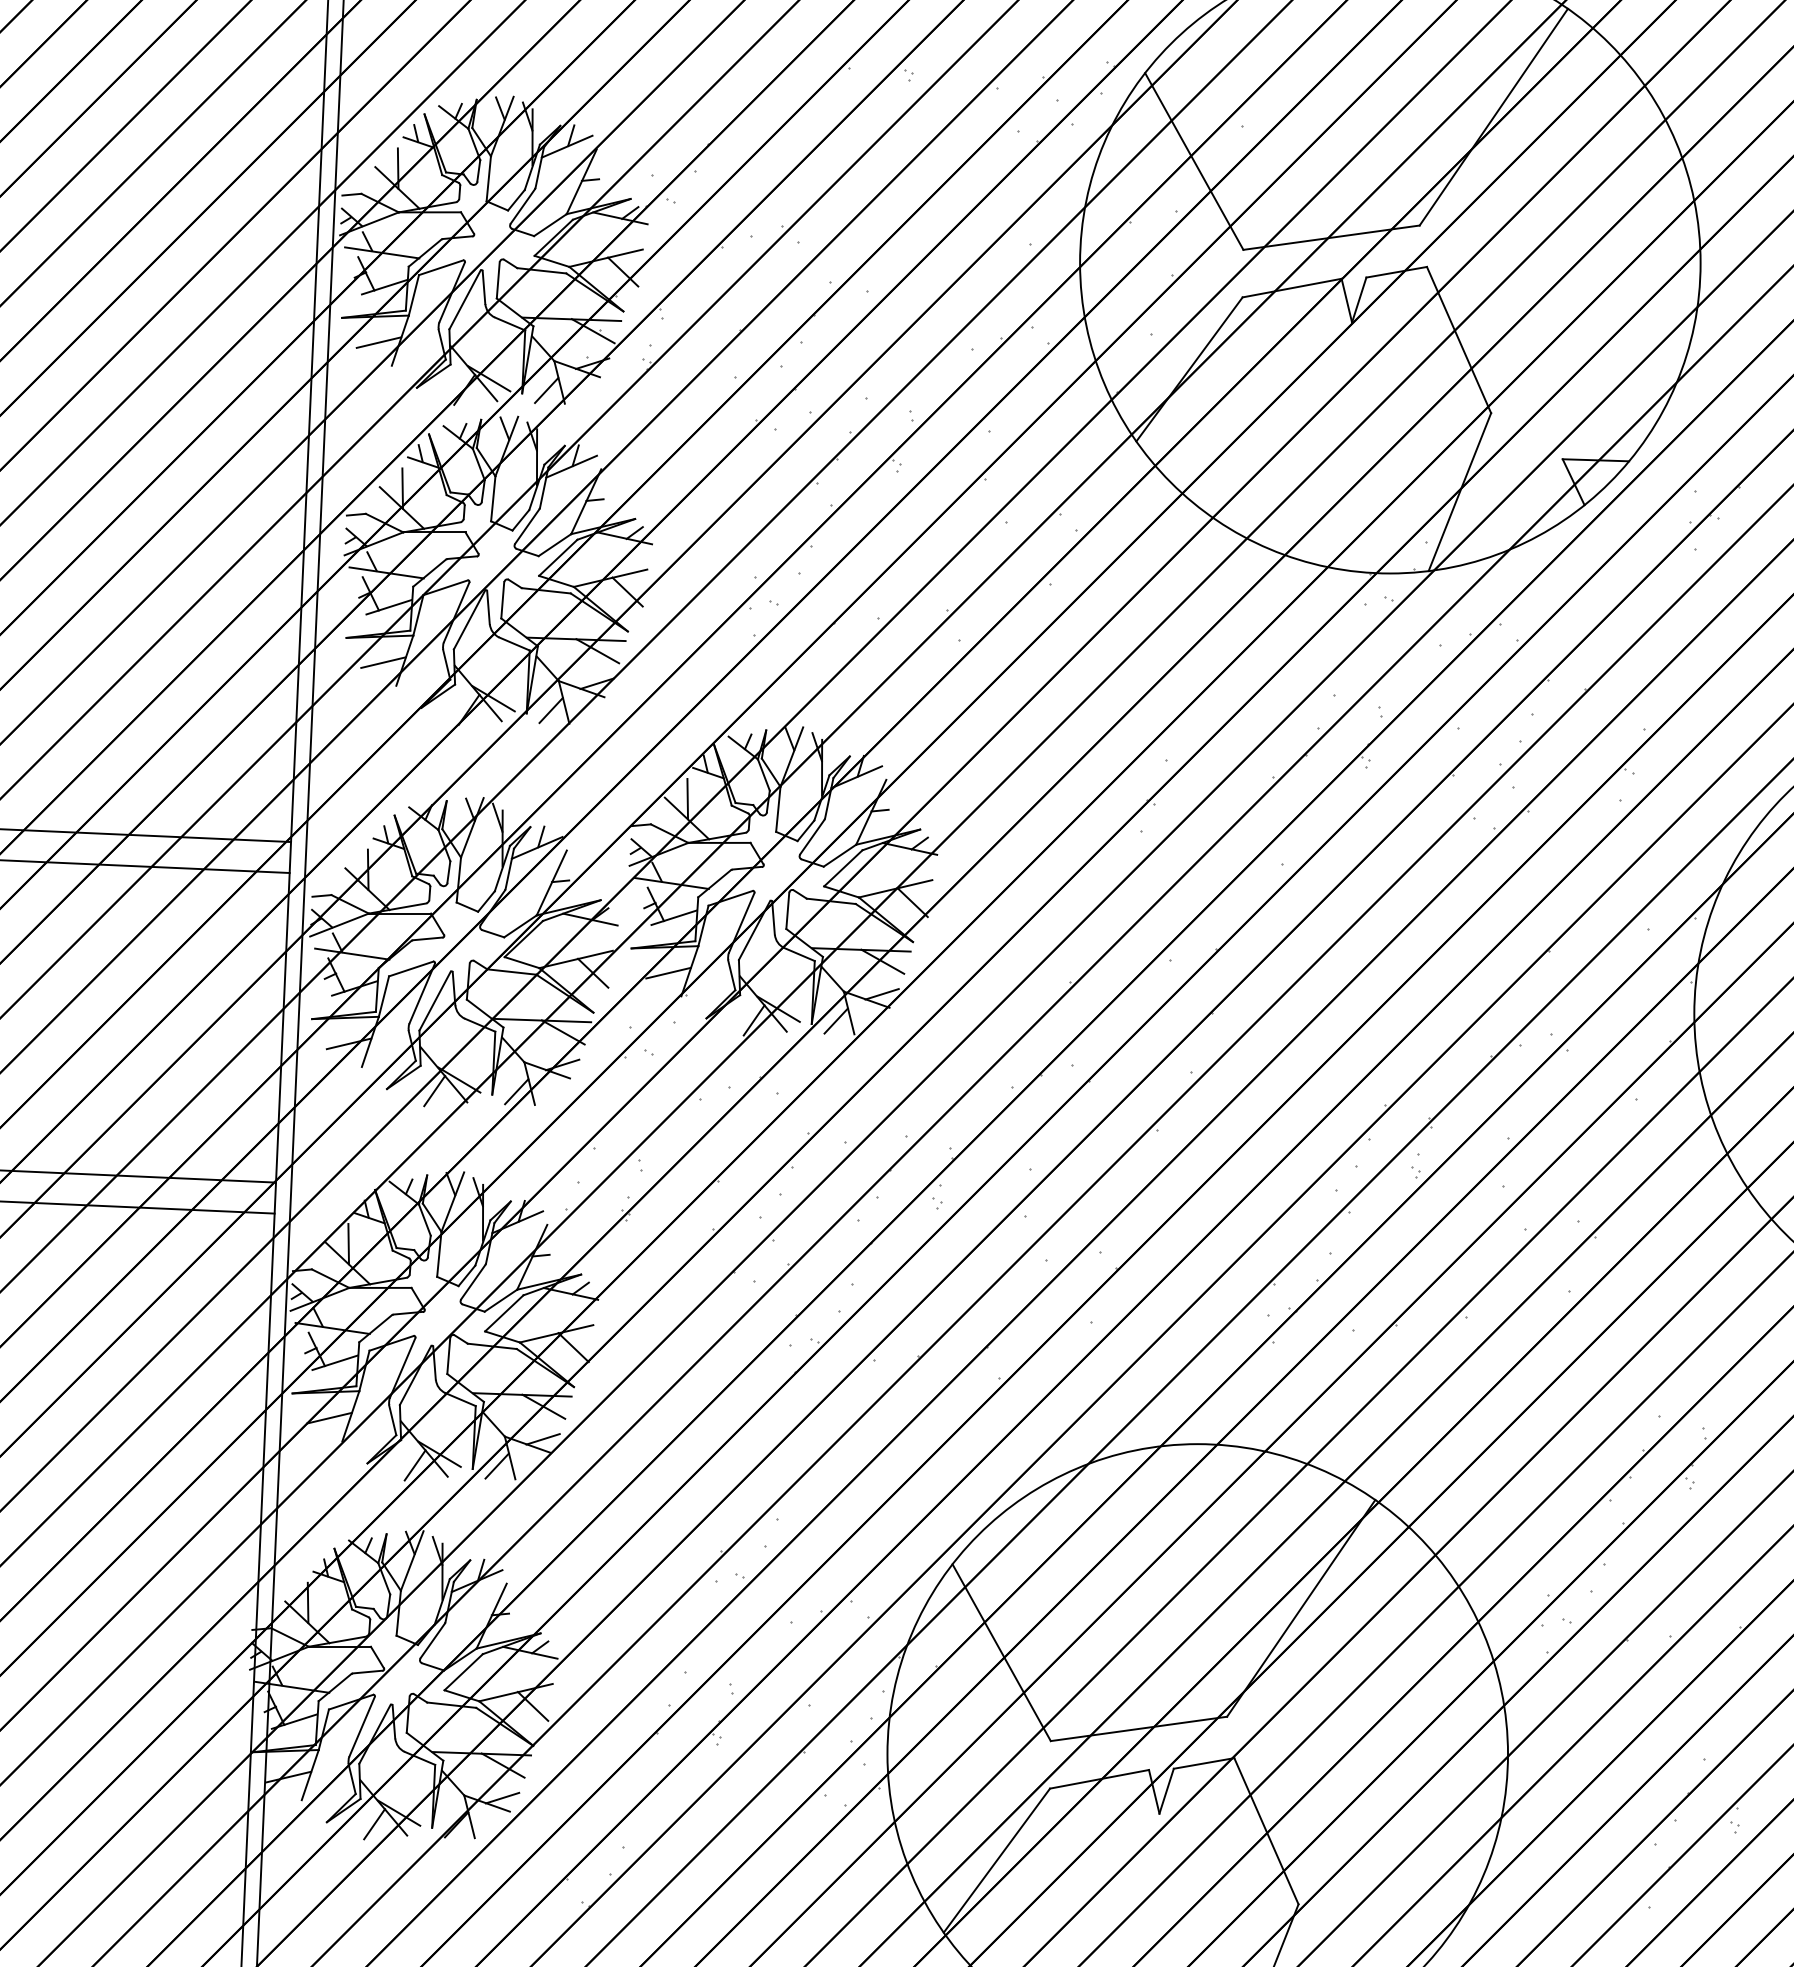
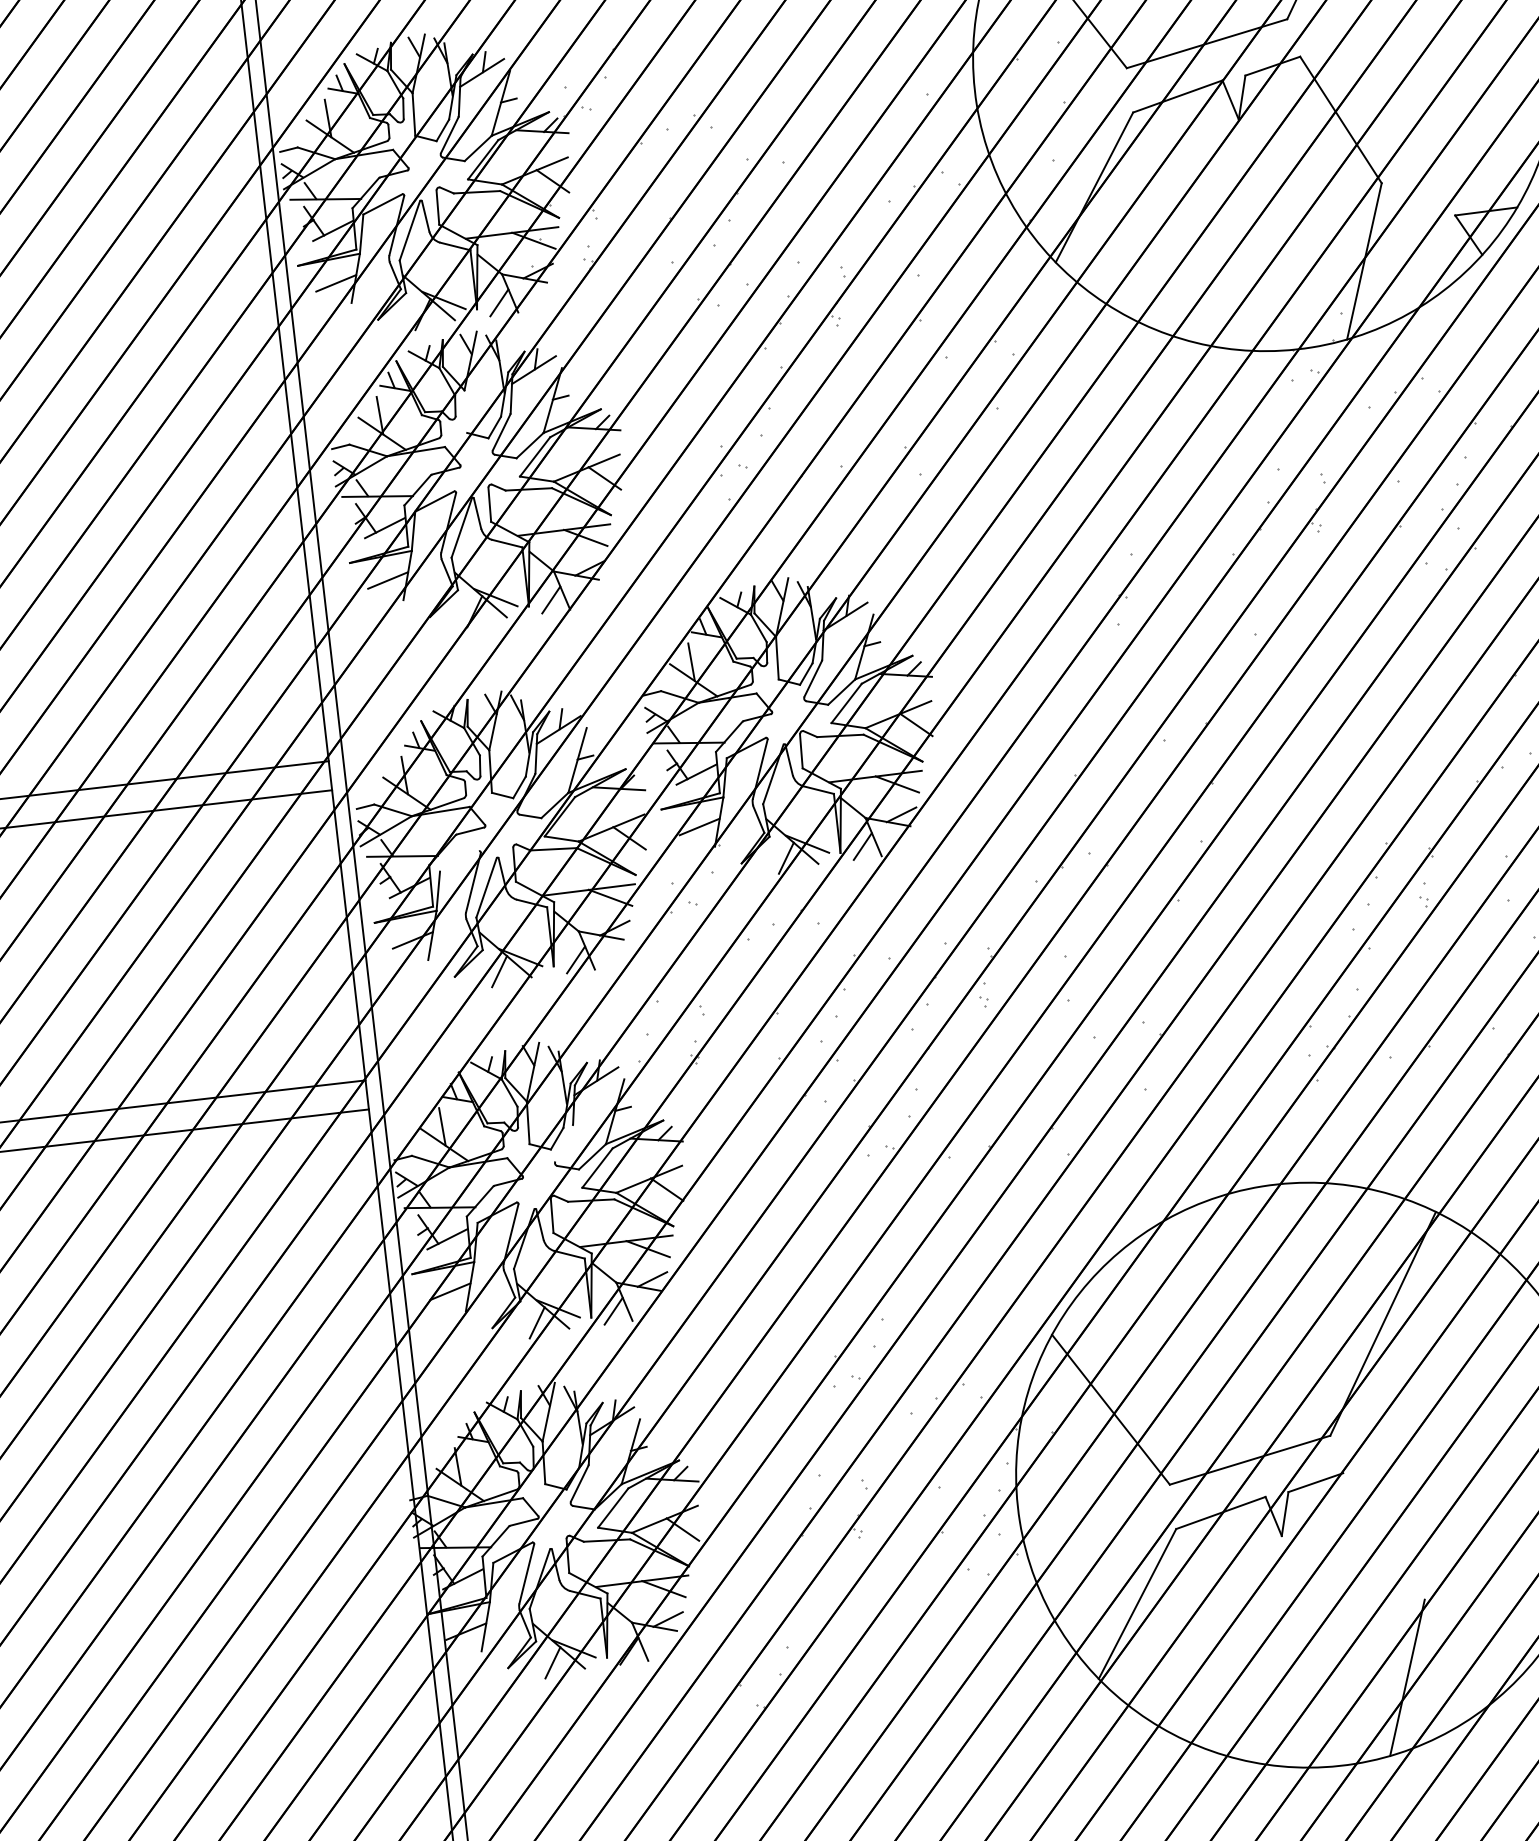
line: (493, 498) -> (465, 411), removed
line: (411, 968) -> (459, 860), removed
line: (473, 1281) -> (564, 1143), removed
line: (1266, 1831) -> (1384, 1536), removed

